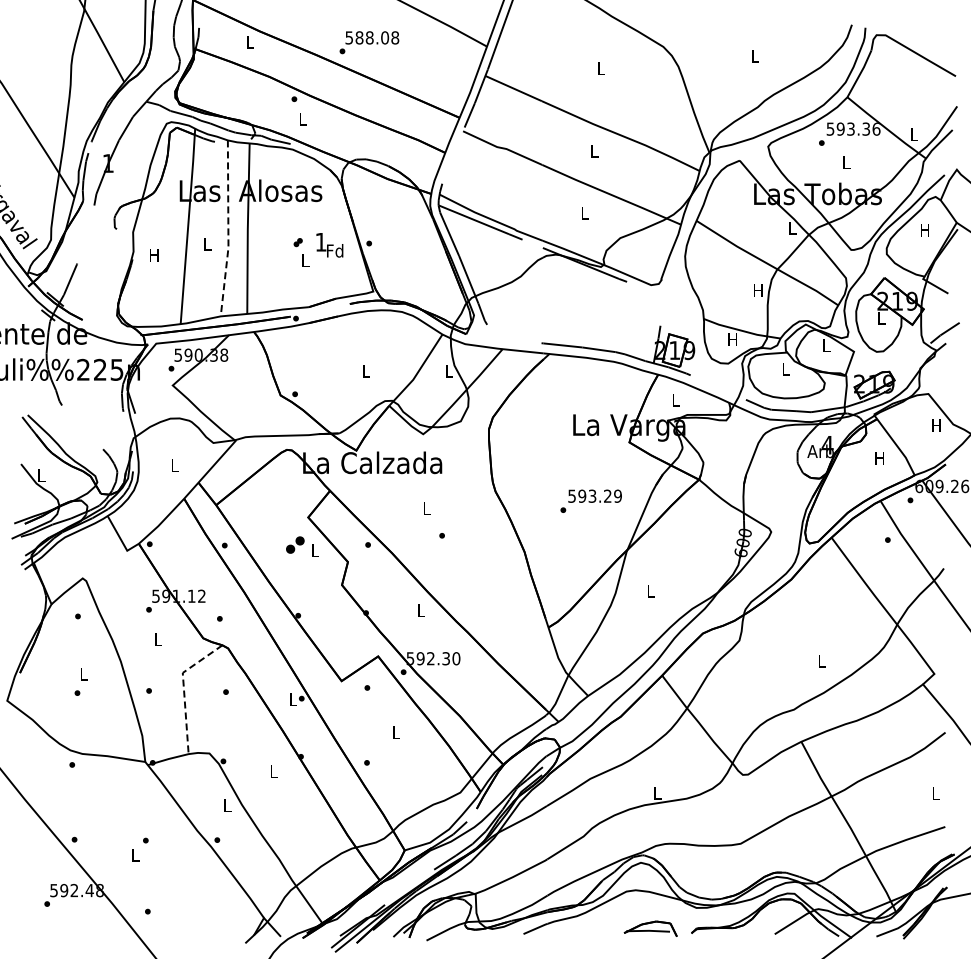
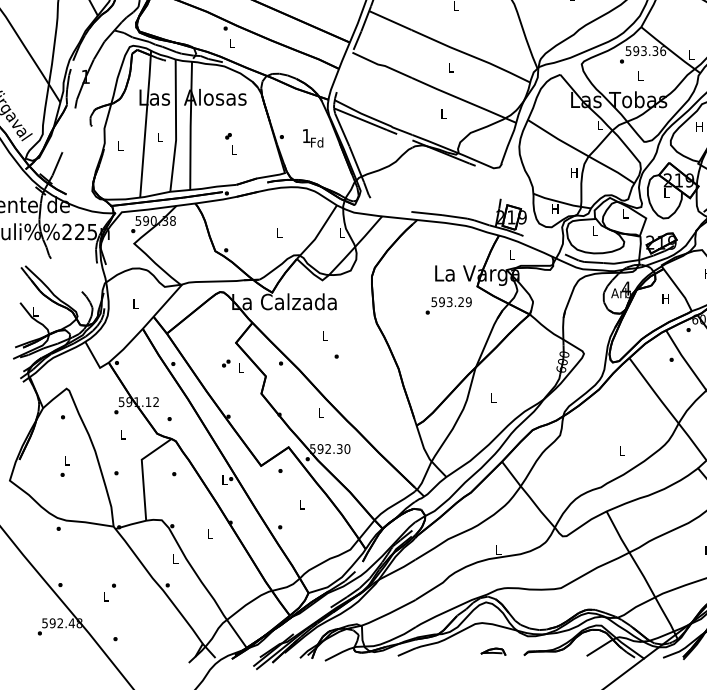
line: (228, 229) -> (176, 126), dashed -> solid
text: (329, 245) -> (312, 138), moved
text: (154, 255) -> (120, 146), H -> L
text: (590, 500) -> (448, 305), moved
part: (294, 544) -> (225, 363), size x0.62
line: (183, 688) -> (142, 471), dashed -> solid
part: (650, 928) -> (493, 651), size x0.62

